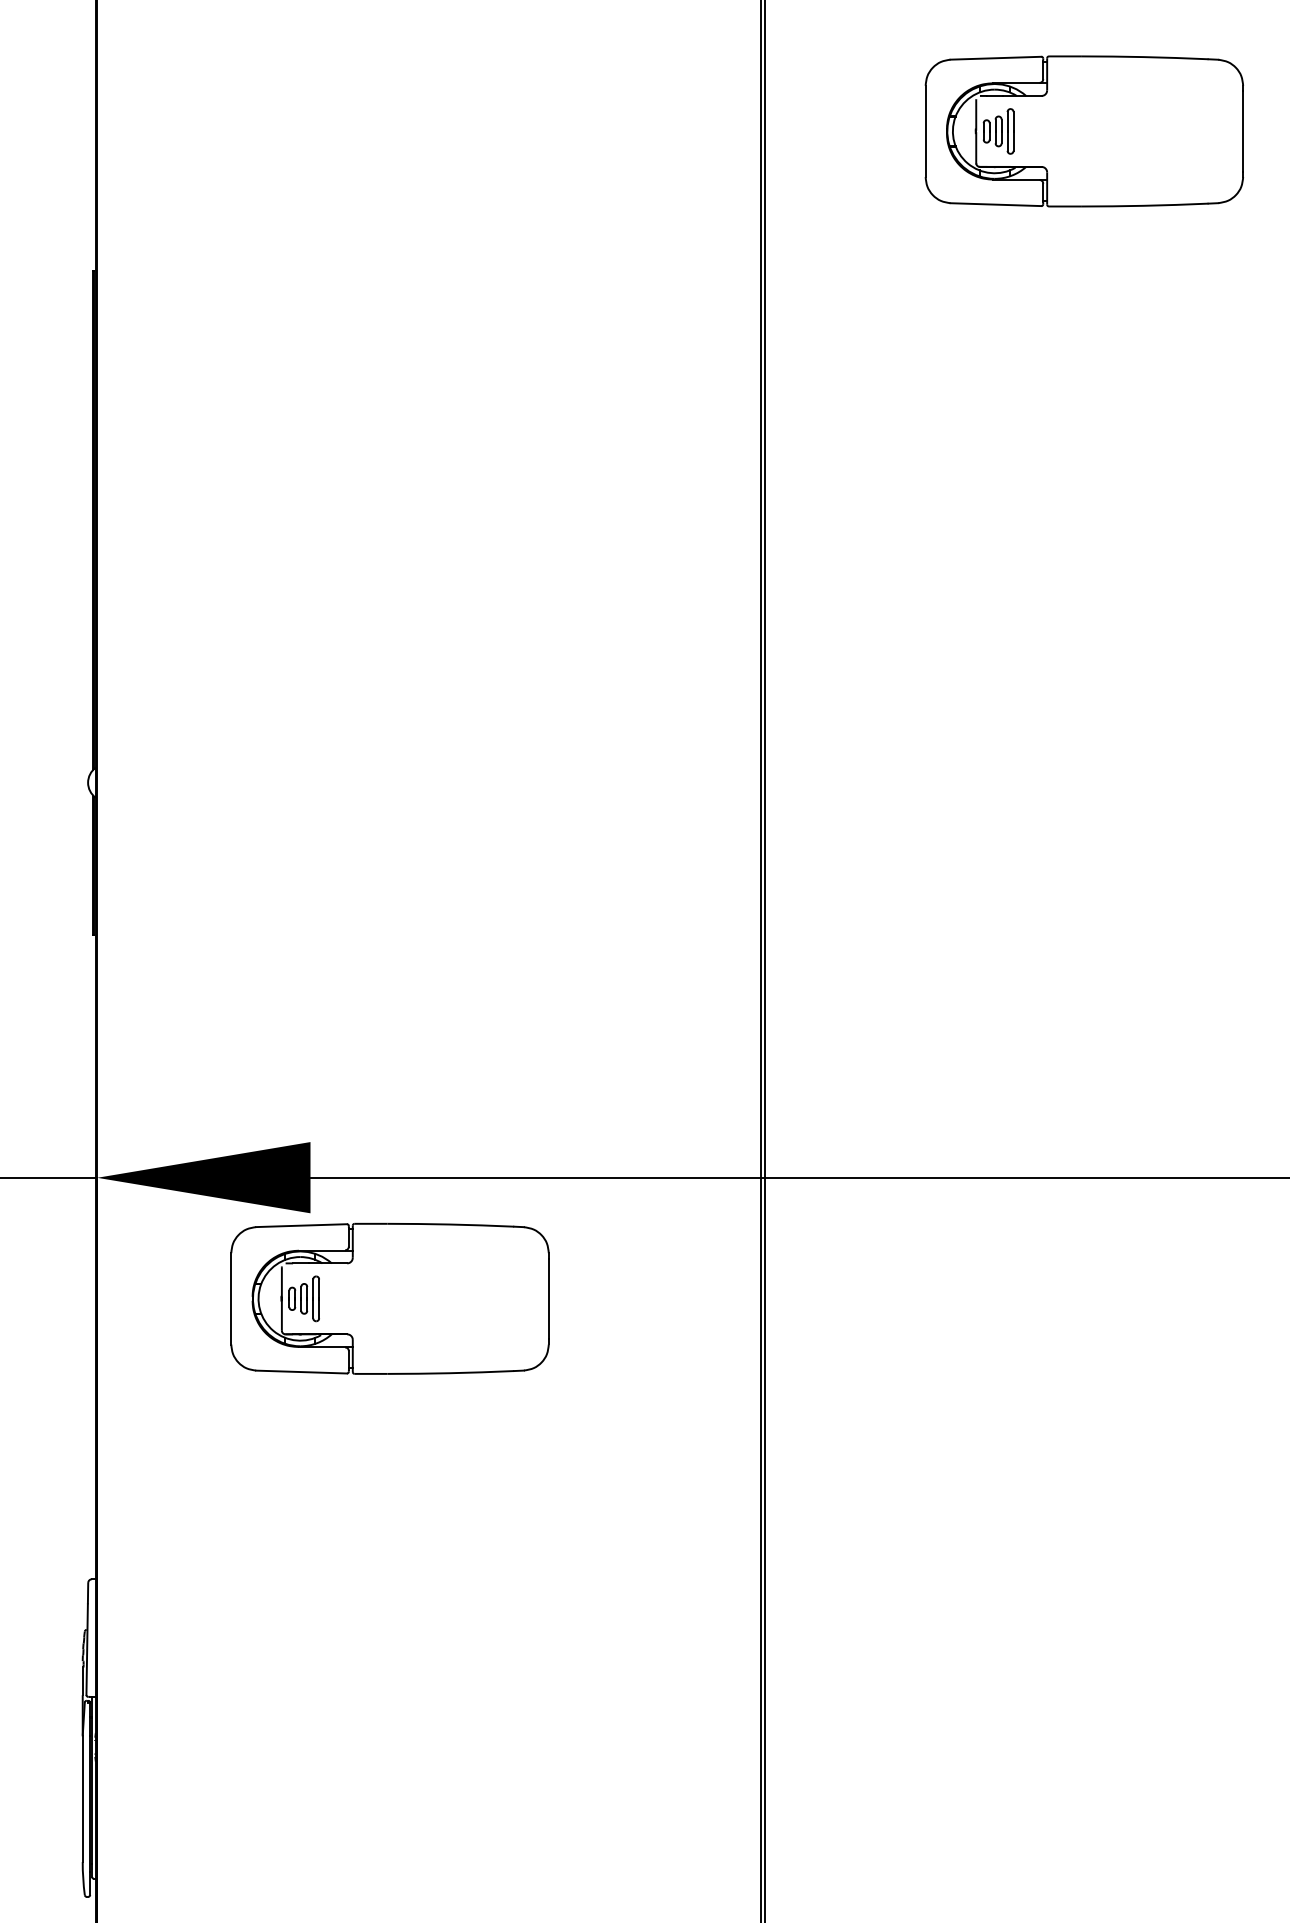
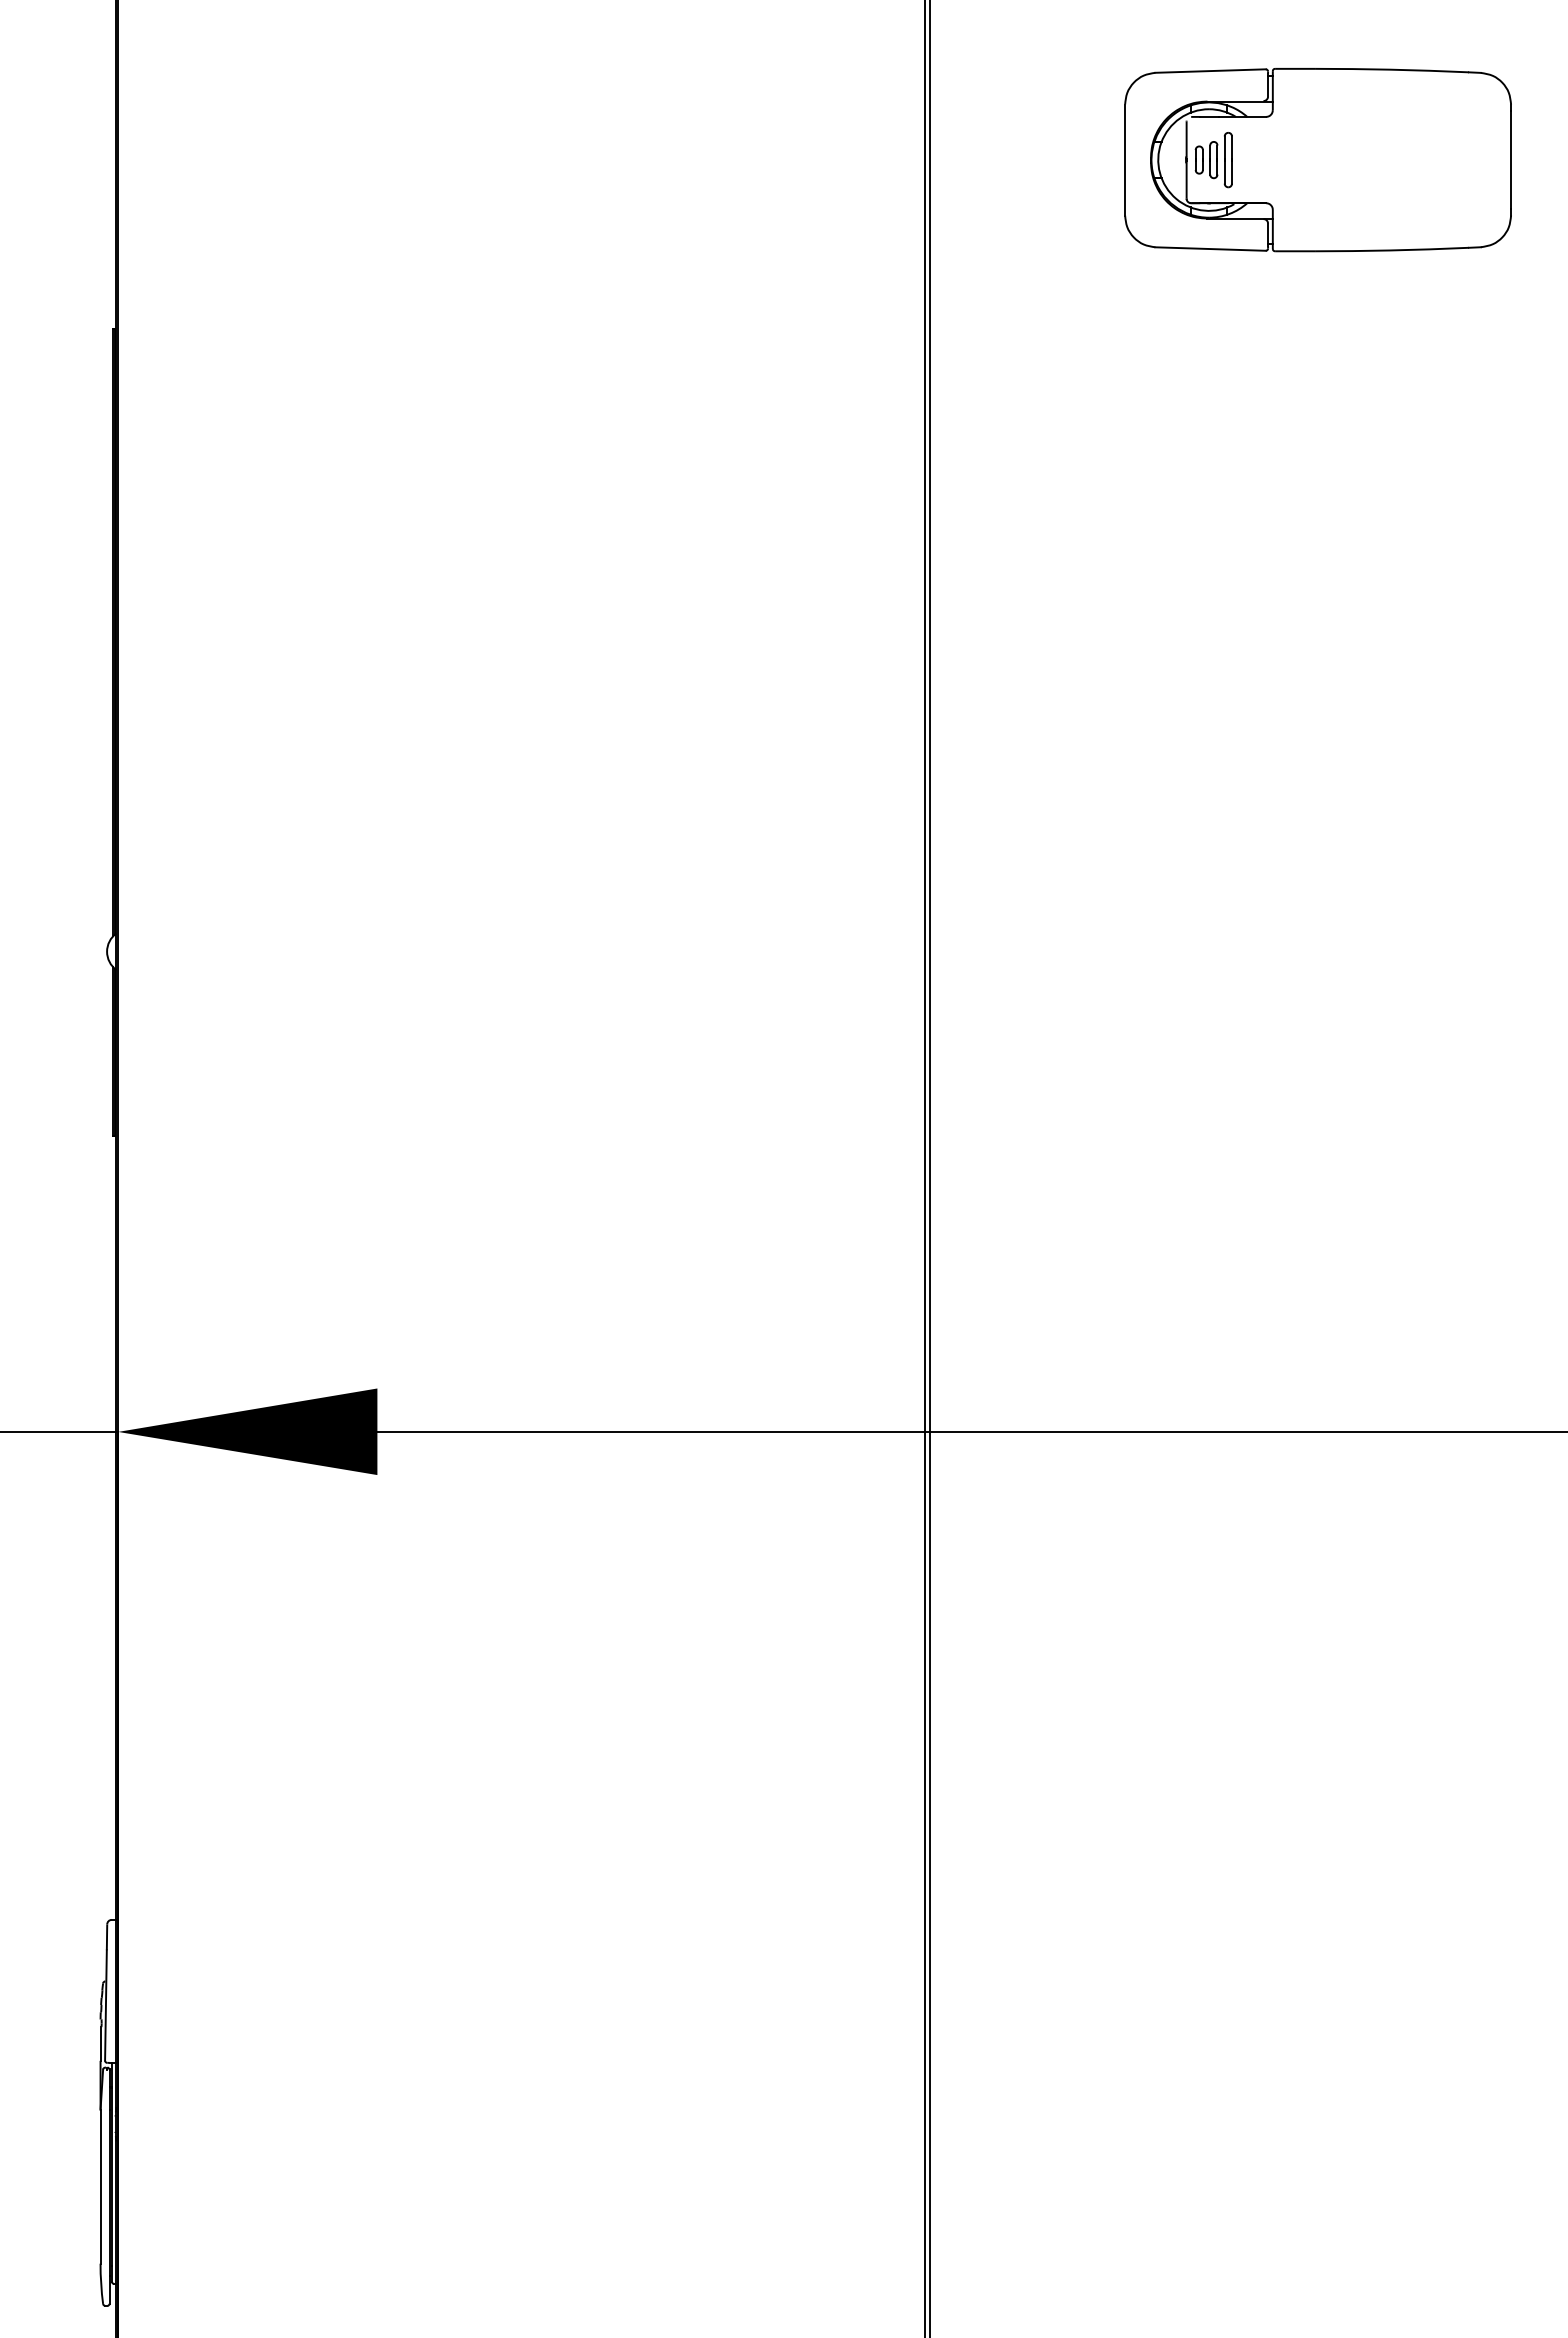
part: (389, 1299) -> (473, 1579), removed

